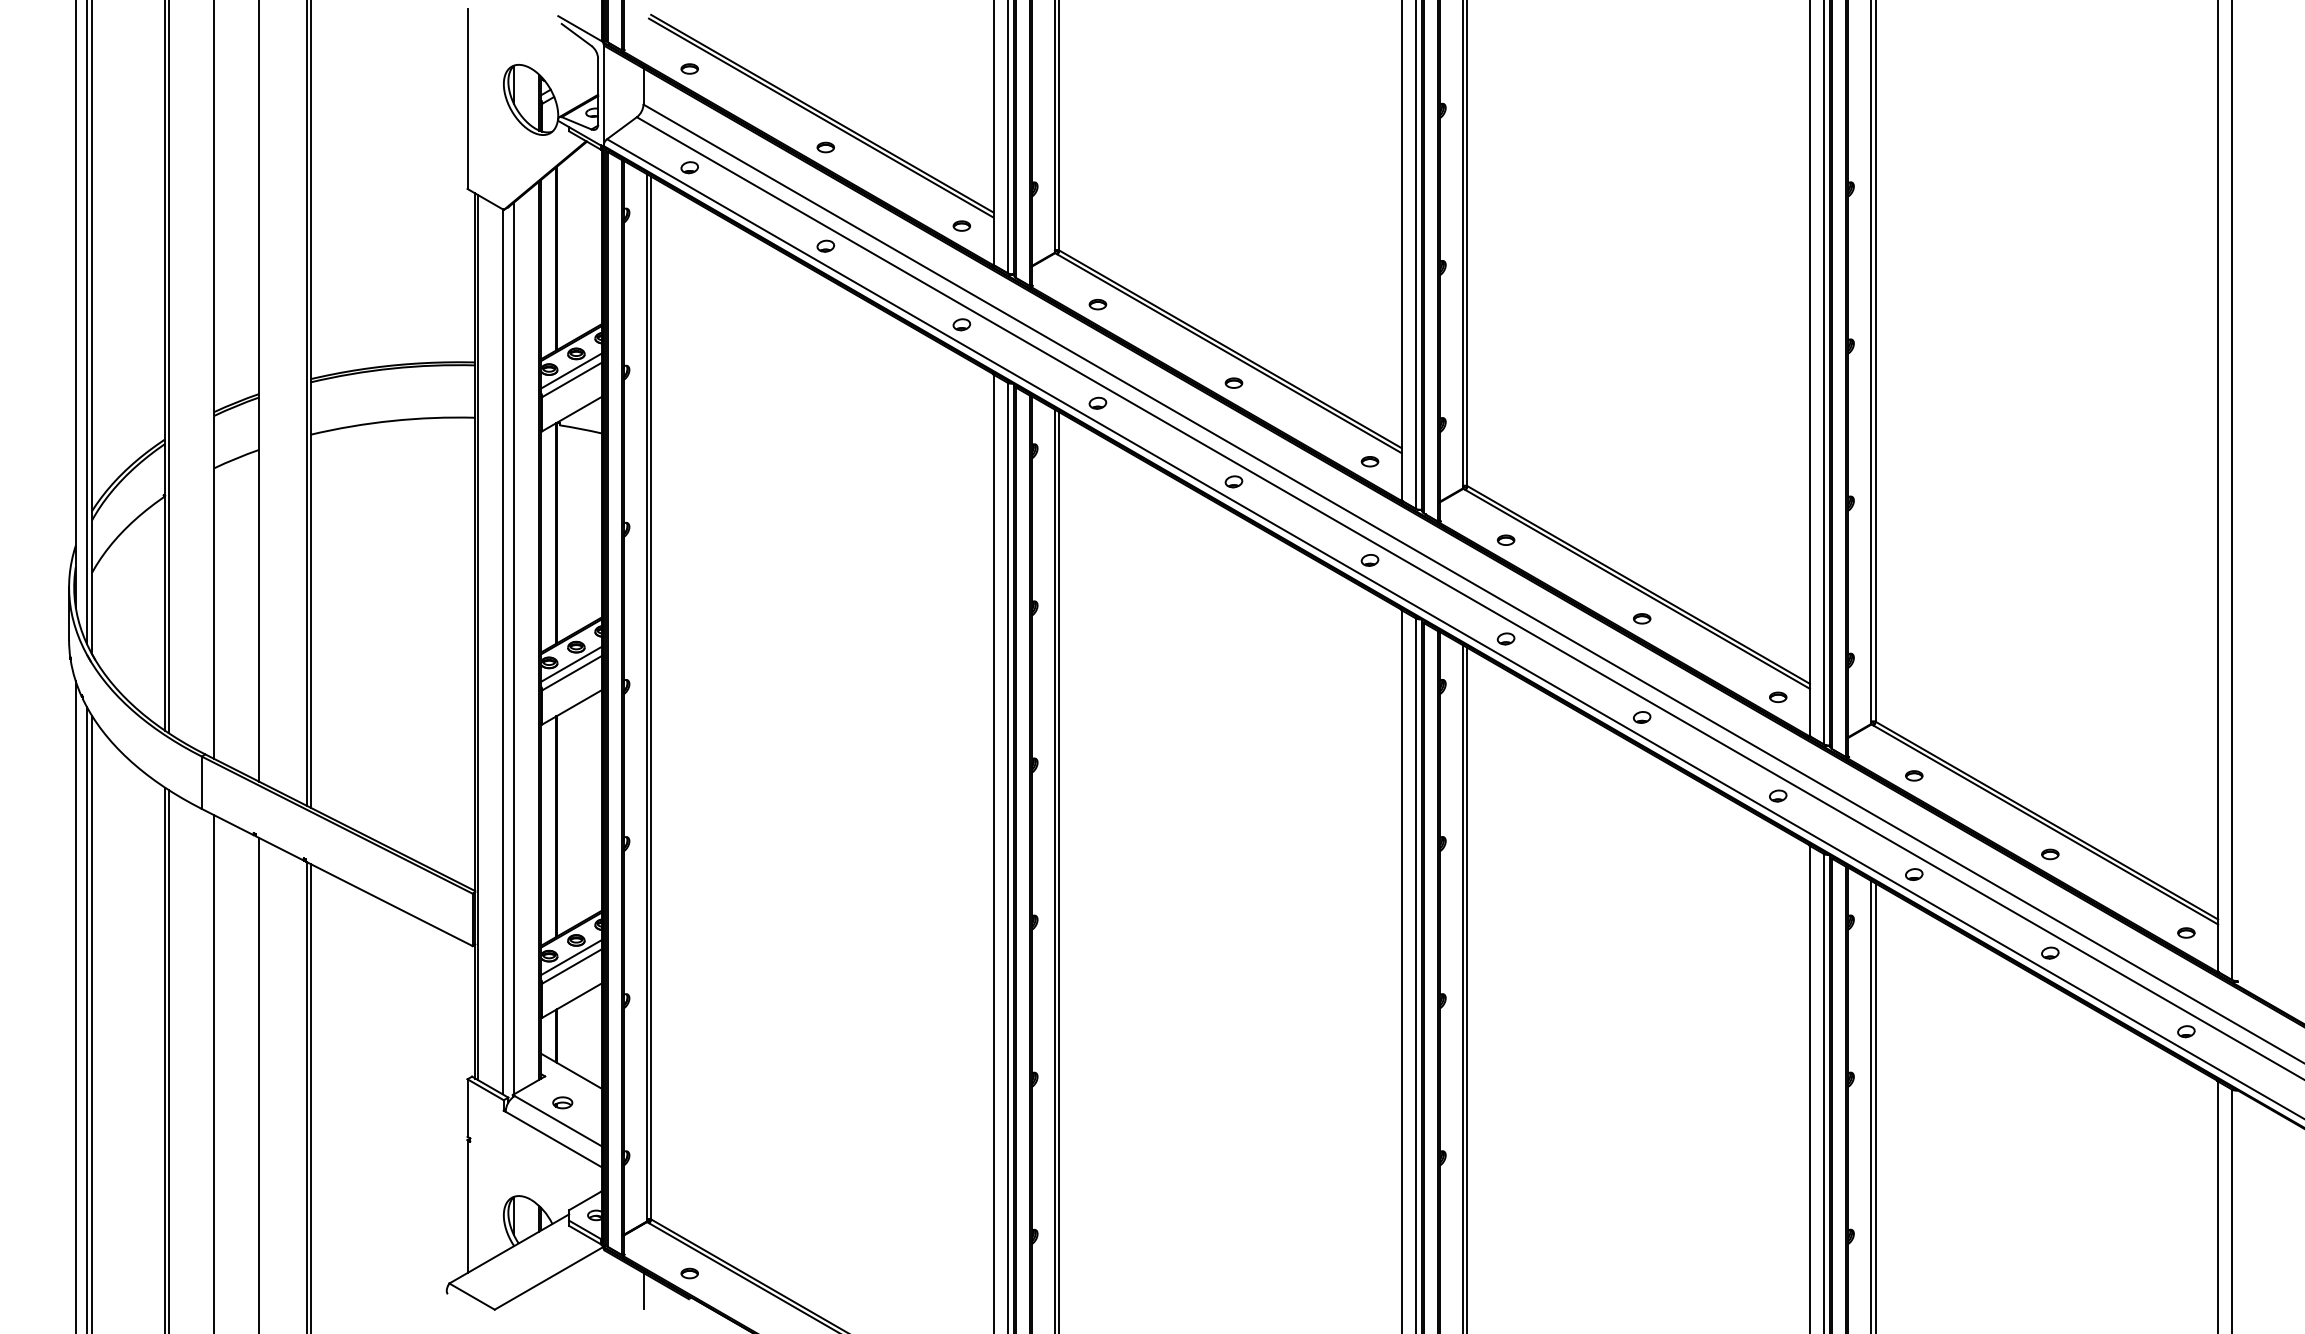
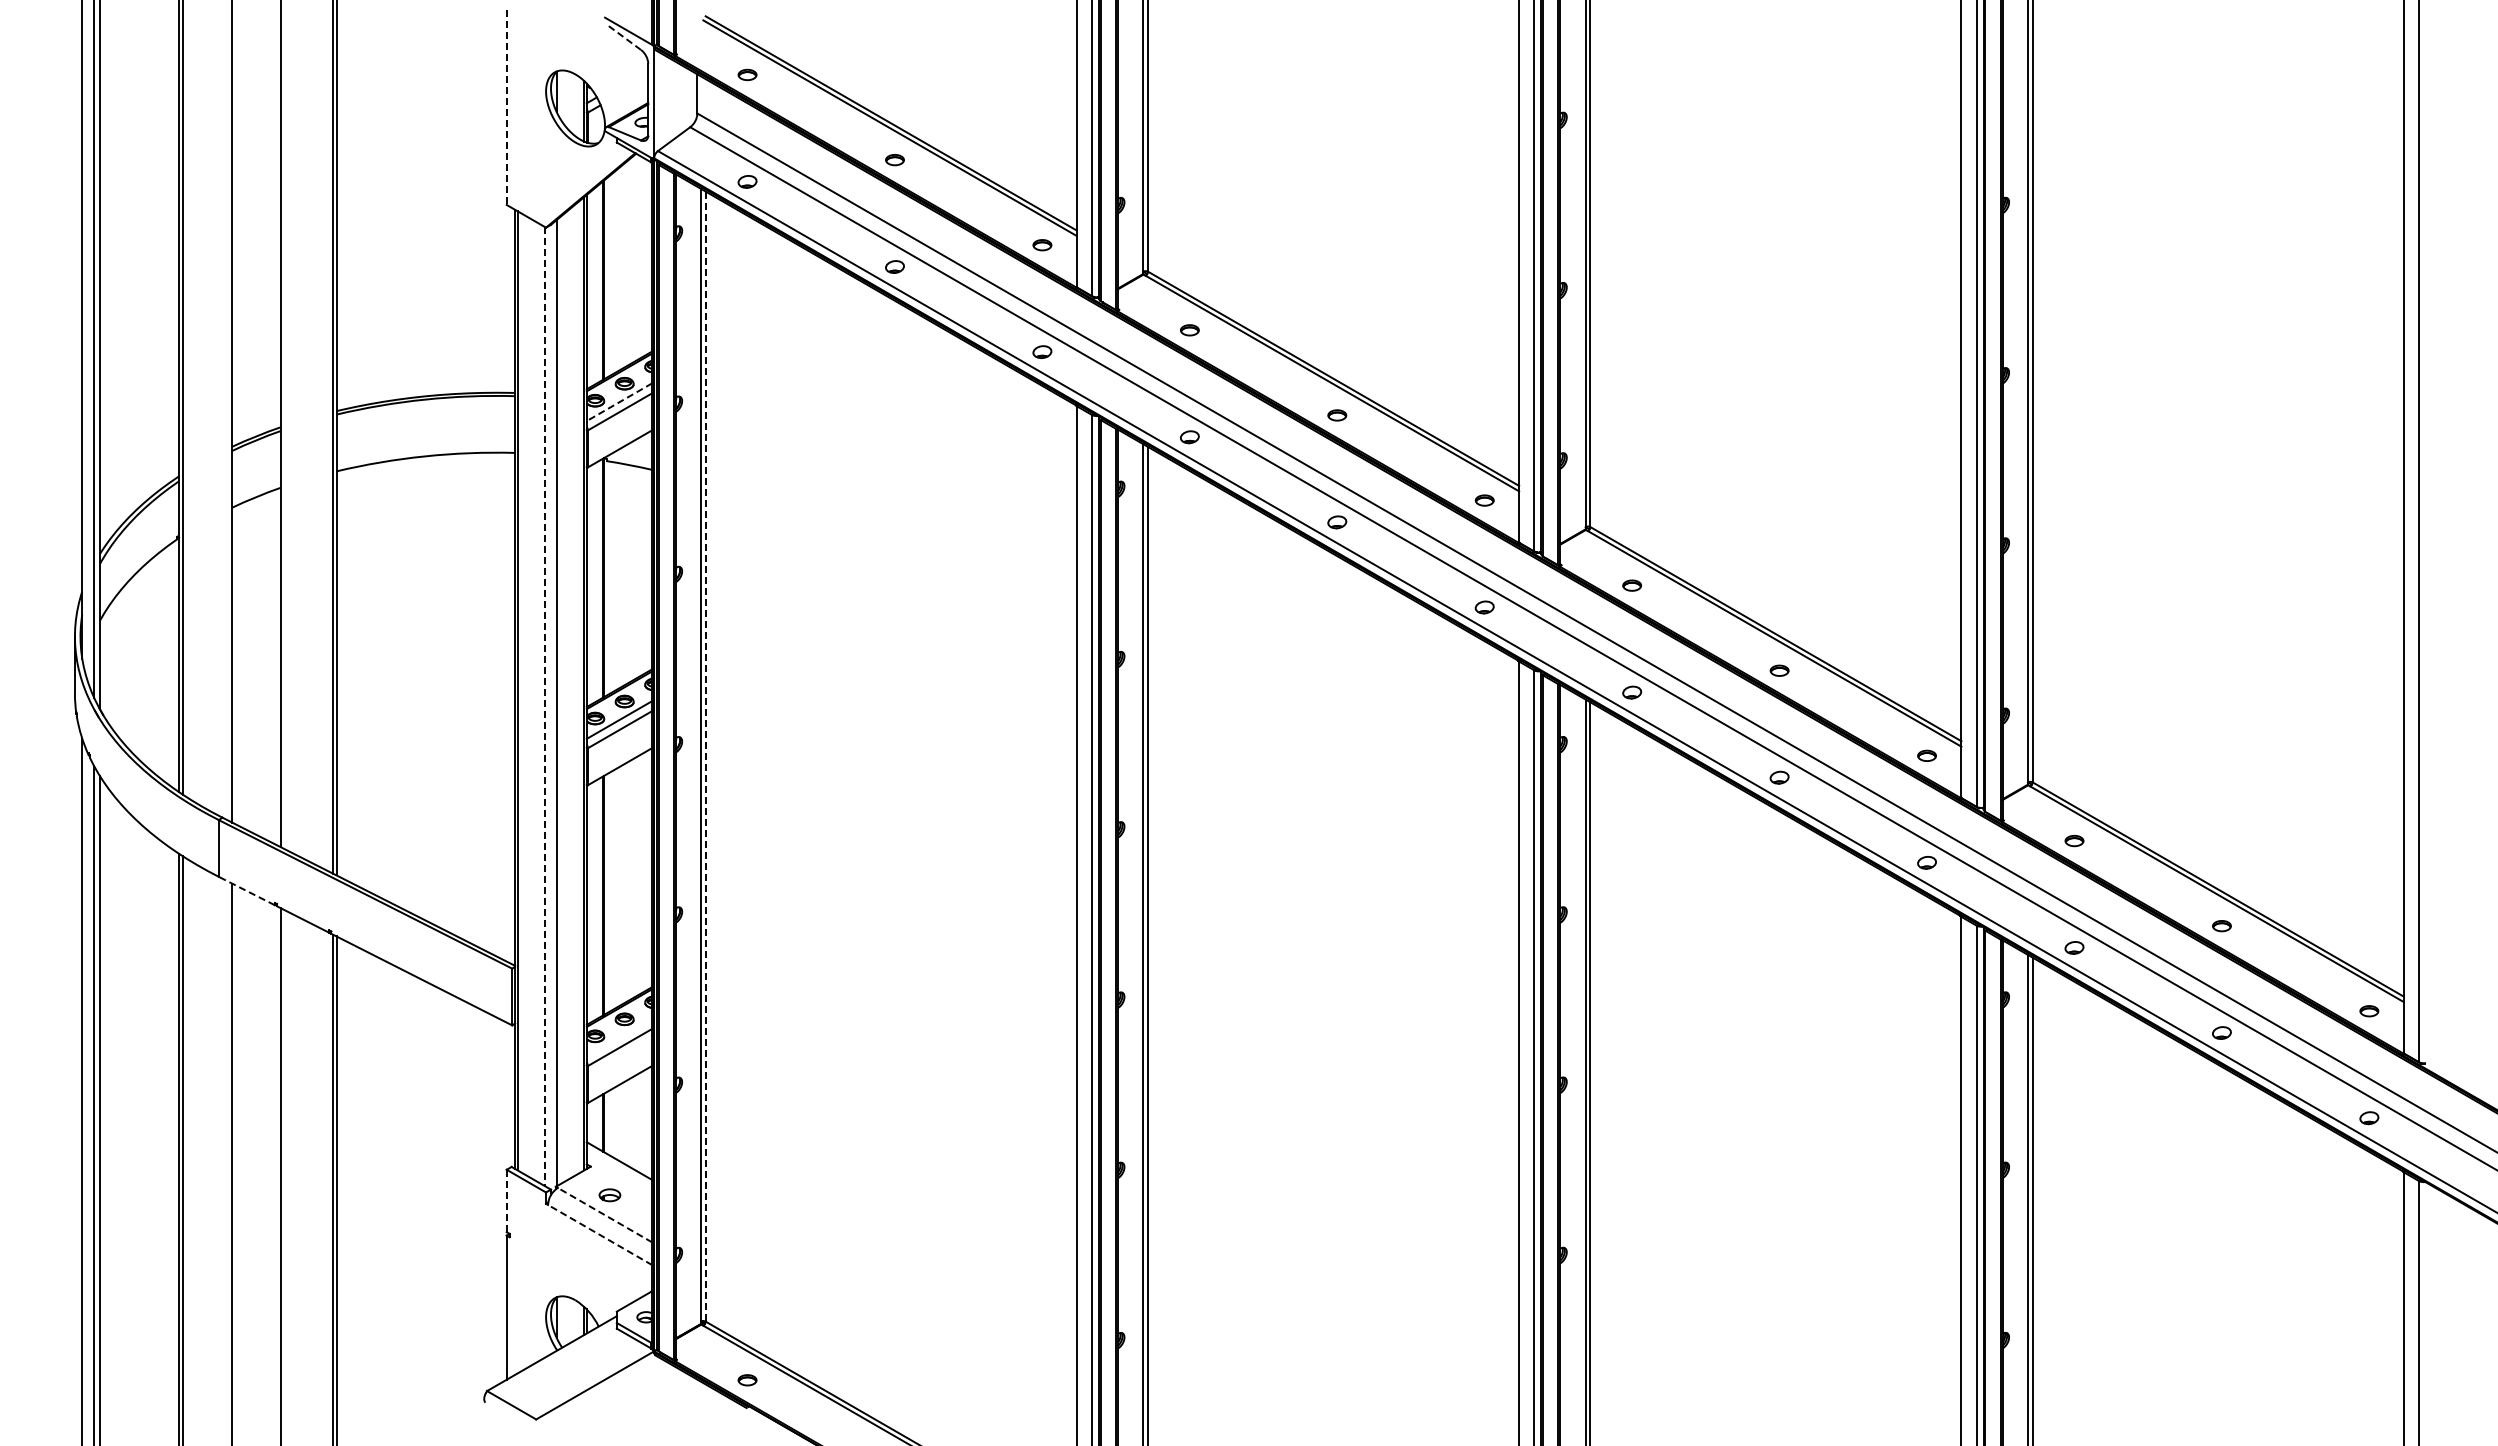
line: (577, 35) -> (625, 38), solid -> dashed
line: (467, 99) -> (506, 107), solid -> dashed
line: (571, 371) -> (619, 402), solid -> dashed
line: (503, 651) -> (545, 706), solid -> dashed
line: (650, 698) -> (705, 757), solid -> dashed
line: (227, 821) -> (246, 890), solid -> dashed
line: (571, 957) -> (619, 1037), removed
line: (467, 1108) -> (506, 1201), solid -> dashed
line: (558, 1121) -> (605, 1215), solid -> dashed
line: (553, 1139) -> (599, 1234), solid -> dashed
line: (643, 1290) -> (697, 1398), removed

